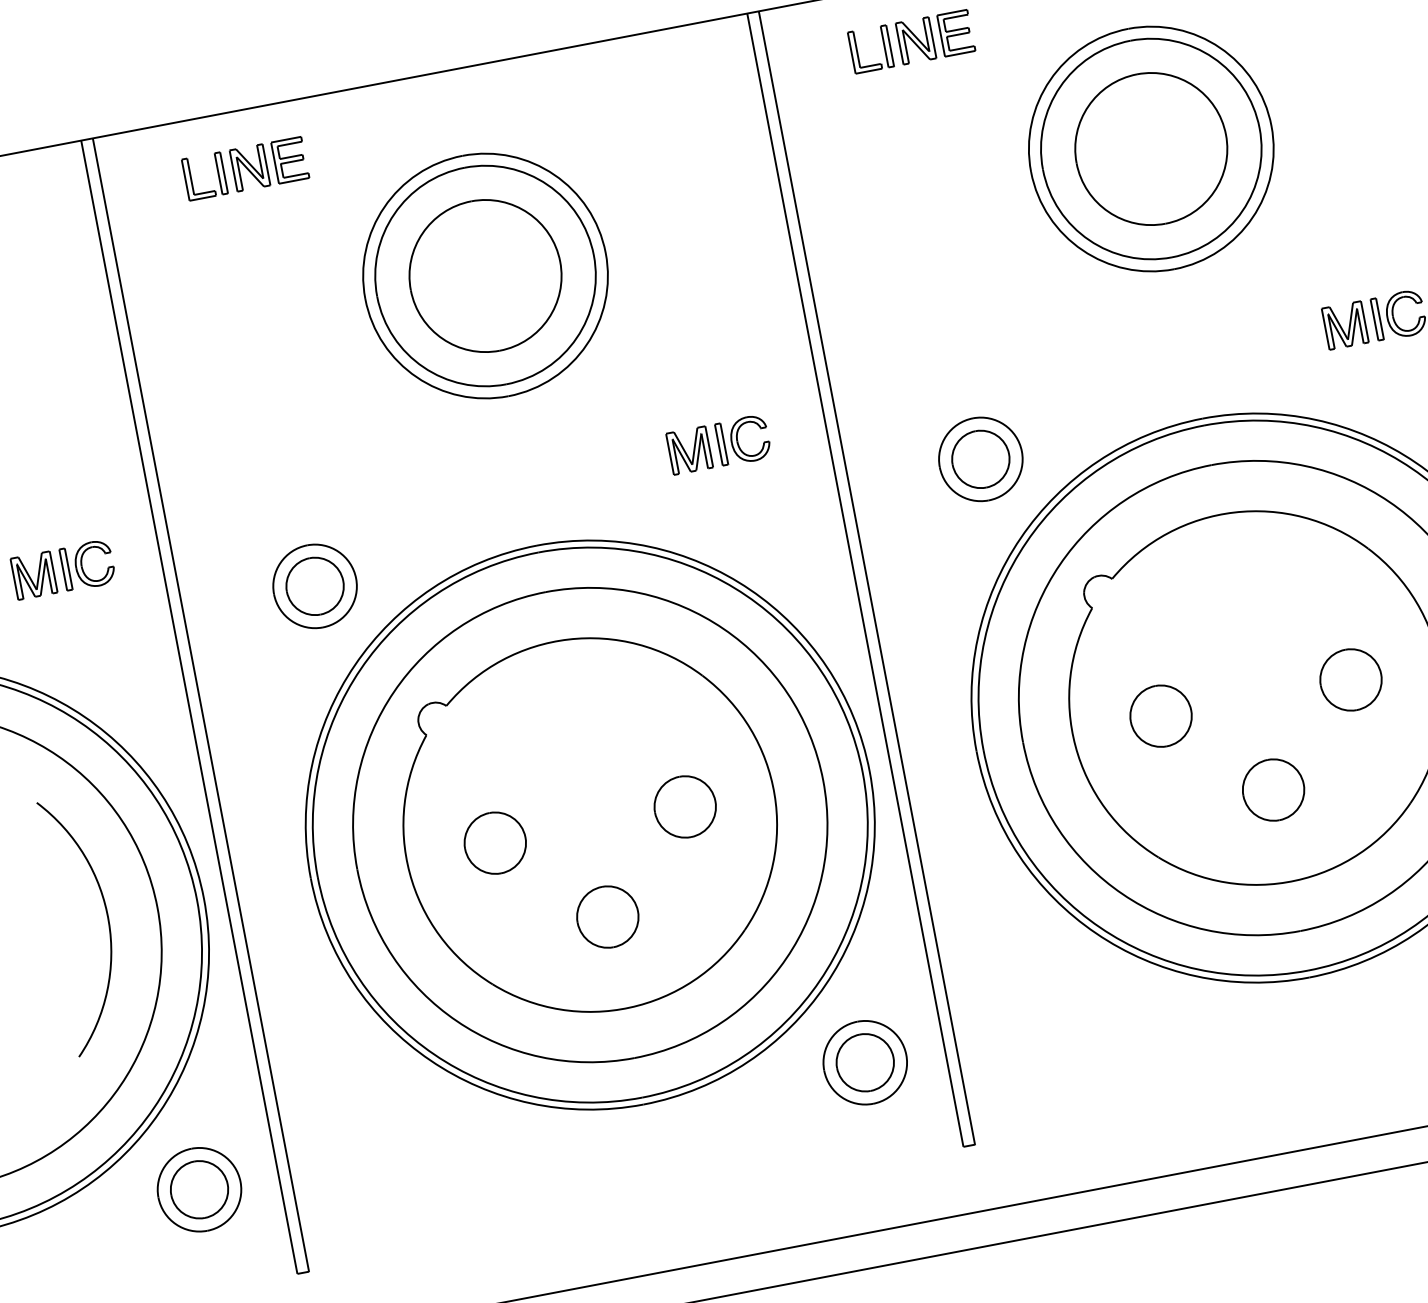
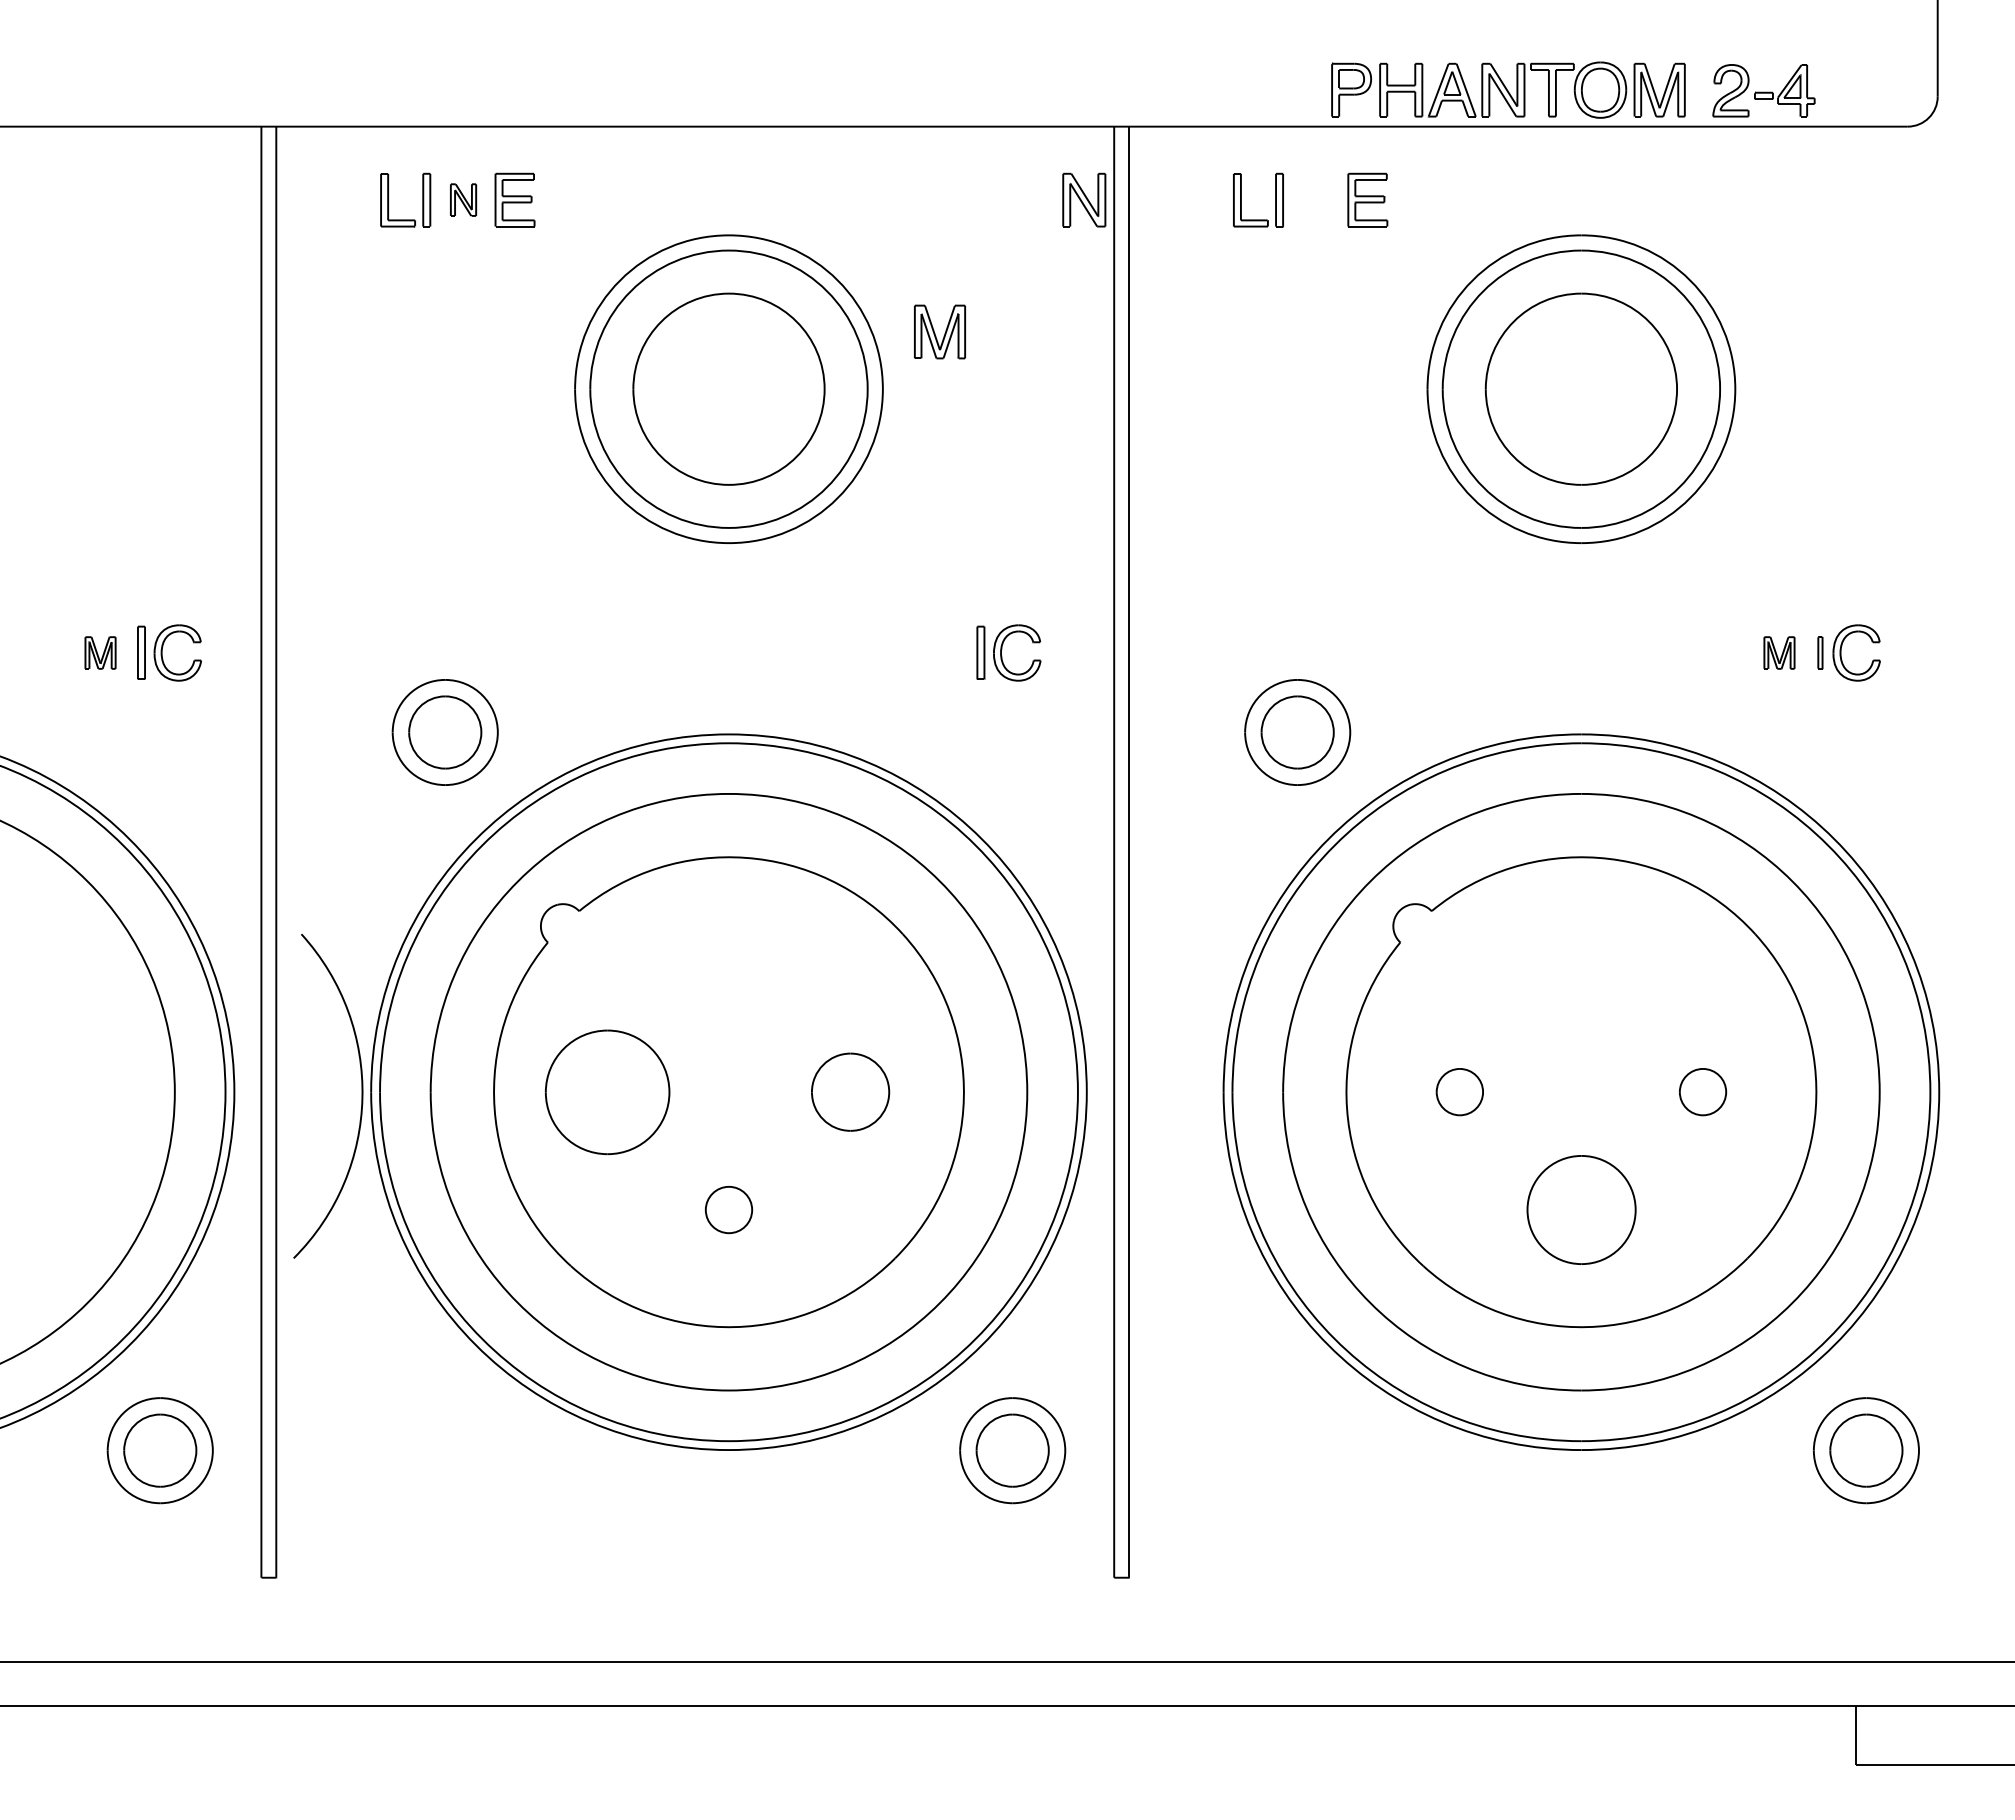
part: (916, 40) -> (1084, 199), moved
part: (249, 167) -> (463, 199), size x0.6
part: (1377, 319) -> (1820, 652), size x0.6
part: (1345, 325) -> (1779, 652), size x0.6
part: (689, 450) -> (939, 331), moved
part: (33, 575) -> (100, 652), size x0.6
part: (1350, 679) -> (1702, 1091), size x0.6
part: (1160, 715) -> (1459, 1091), size x0.6
part: (1272, 789) -> (1580, 1209), size x1.4
part: (494, 842) -> (606, 1091), size x1.6
part: (607, 916) -> (728, 1209), size x0.6
curve: (107, 919) -> (361, 1095), moved

